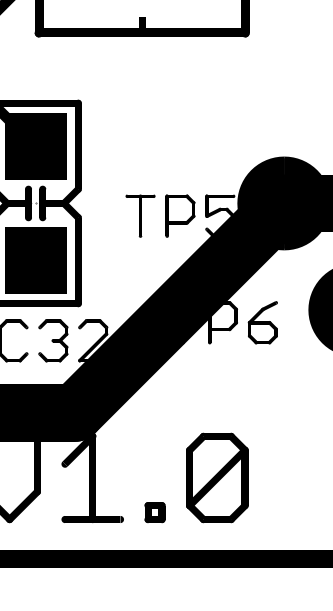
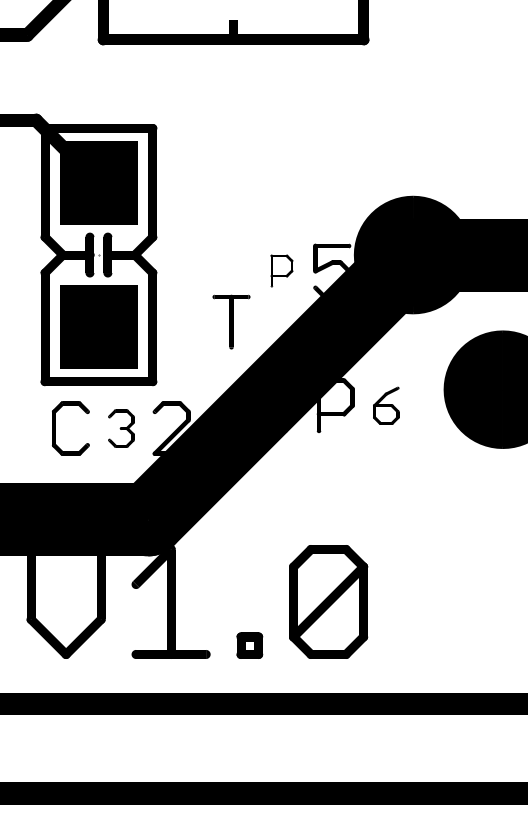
part: (140, 215) -> (231, 321), moved
part: (180, 215) -> (281, 270), size x0.6
part: (263, 322) -> (386, 405), size x0.7
part: (53, 340) -> (121, 428), size x0.7

